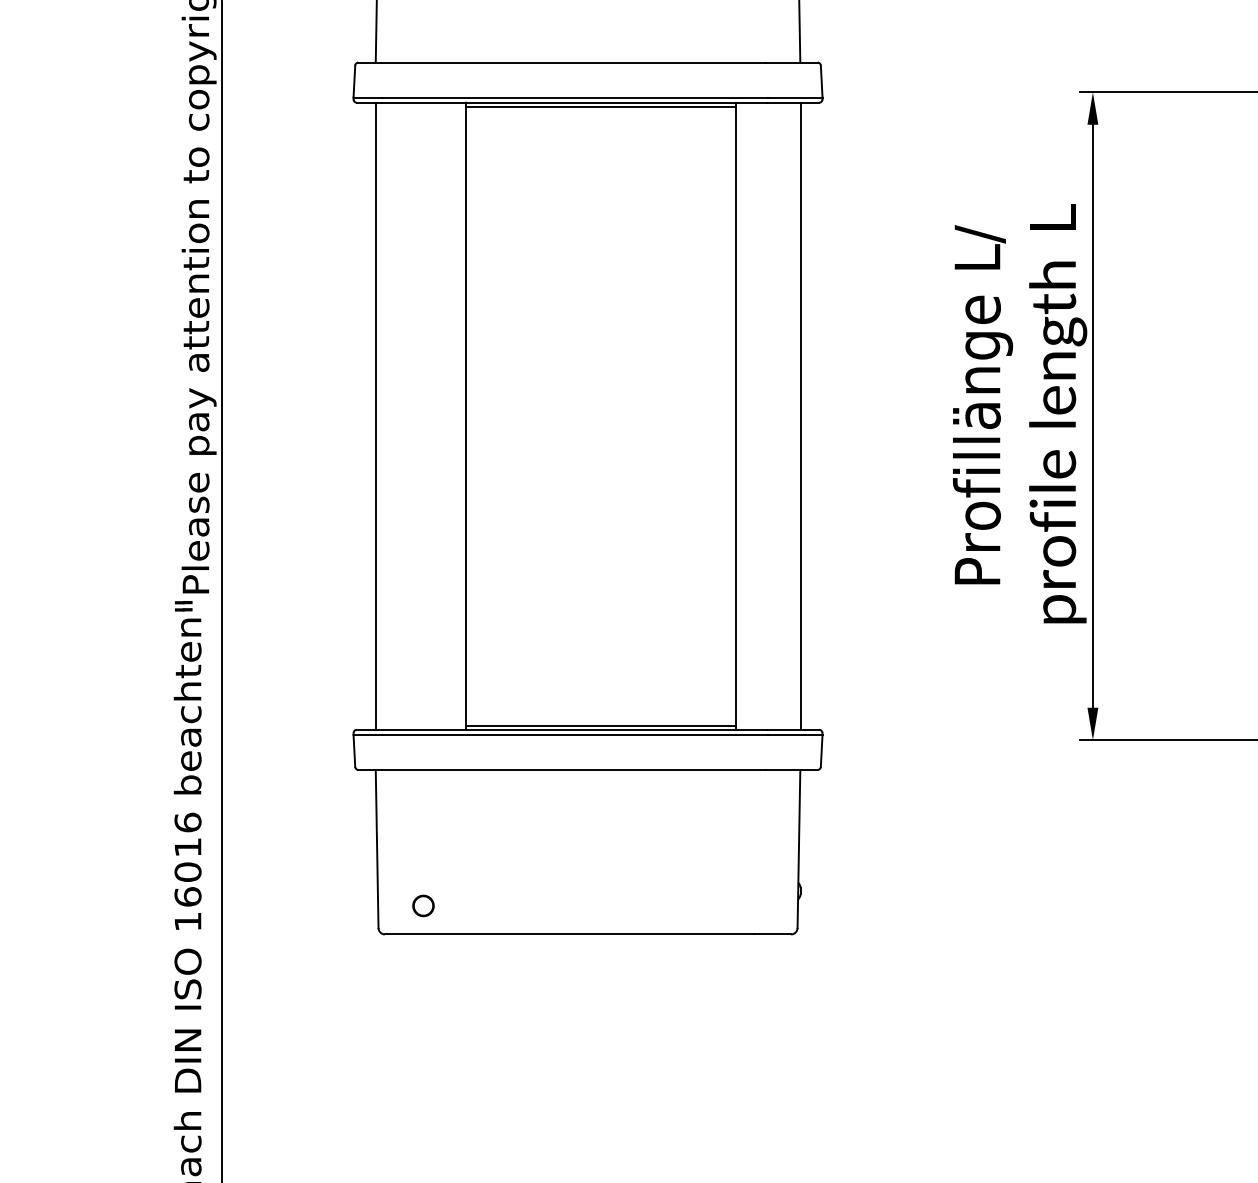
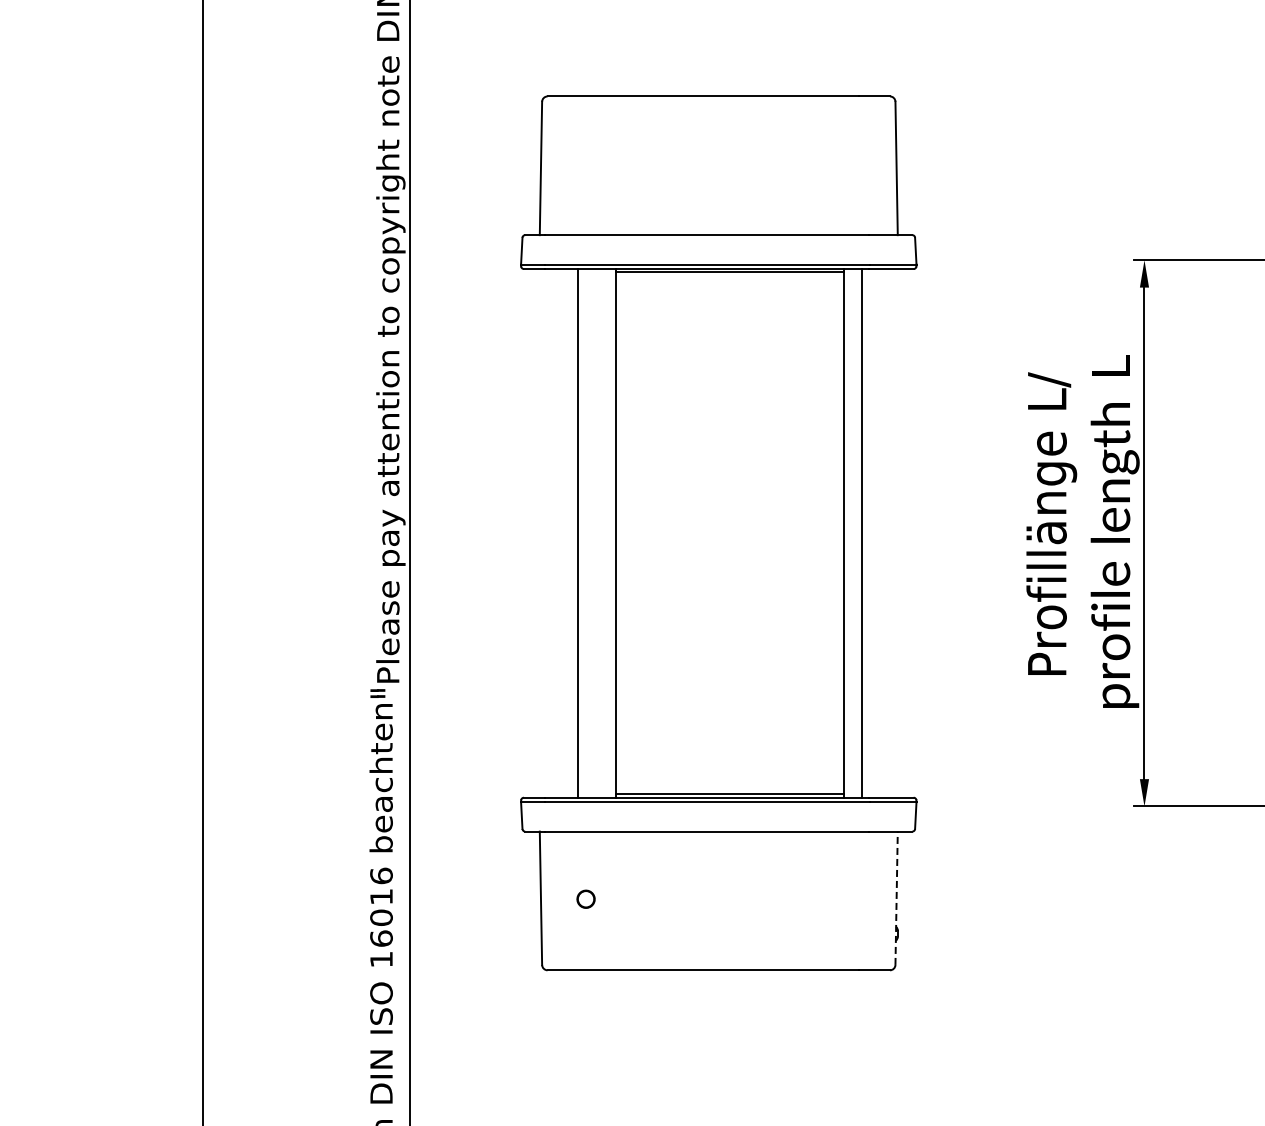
line: (375, 416) -> (577, 533), moved
line: (799, 416) -> (861, 533), moved
line: (798, 849) -> (896, 898), solid -> dashed
part: (422, 905) -> (585, 898), moved

